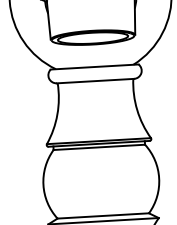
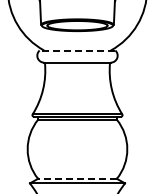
line: (94, 66) -> (77, 50), solid -> dashed
line: (103, 215) -> (77, 178), solid -> dashed

